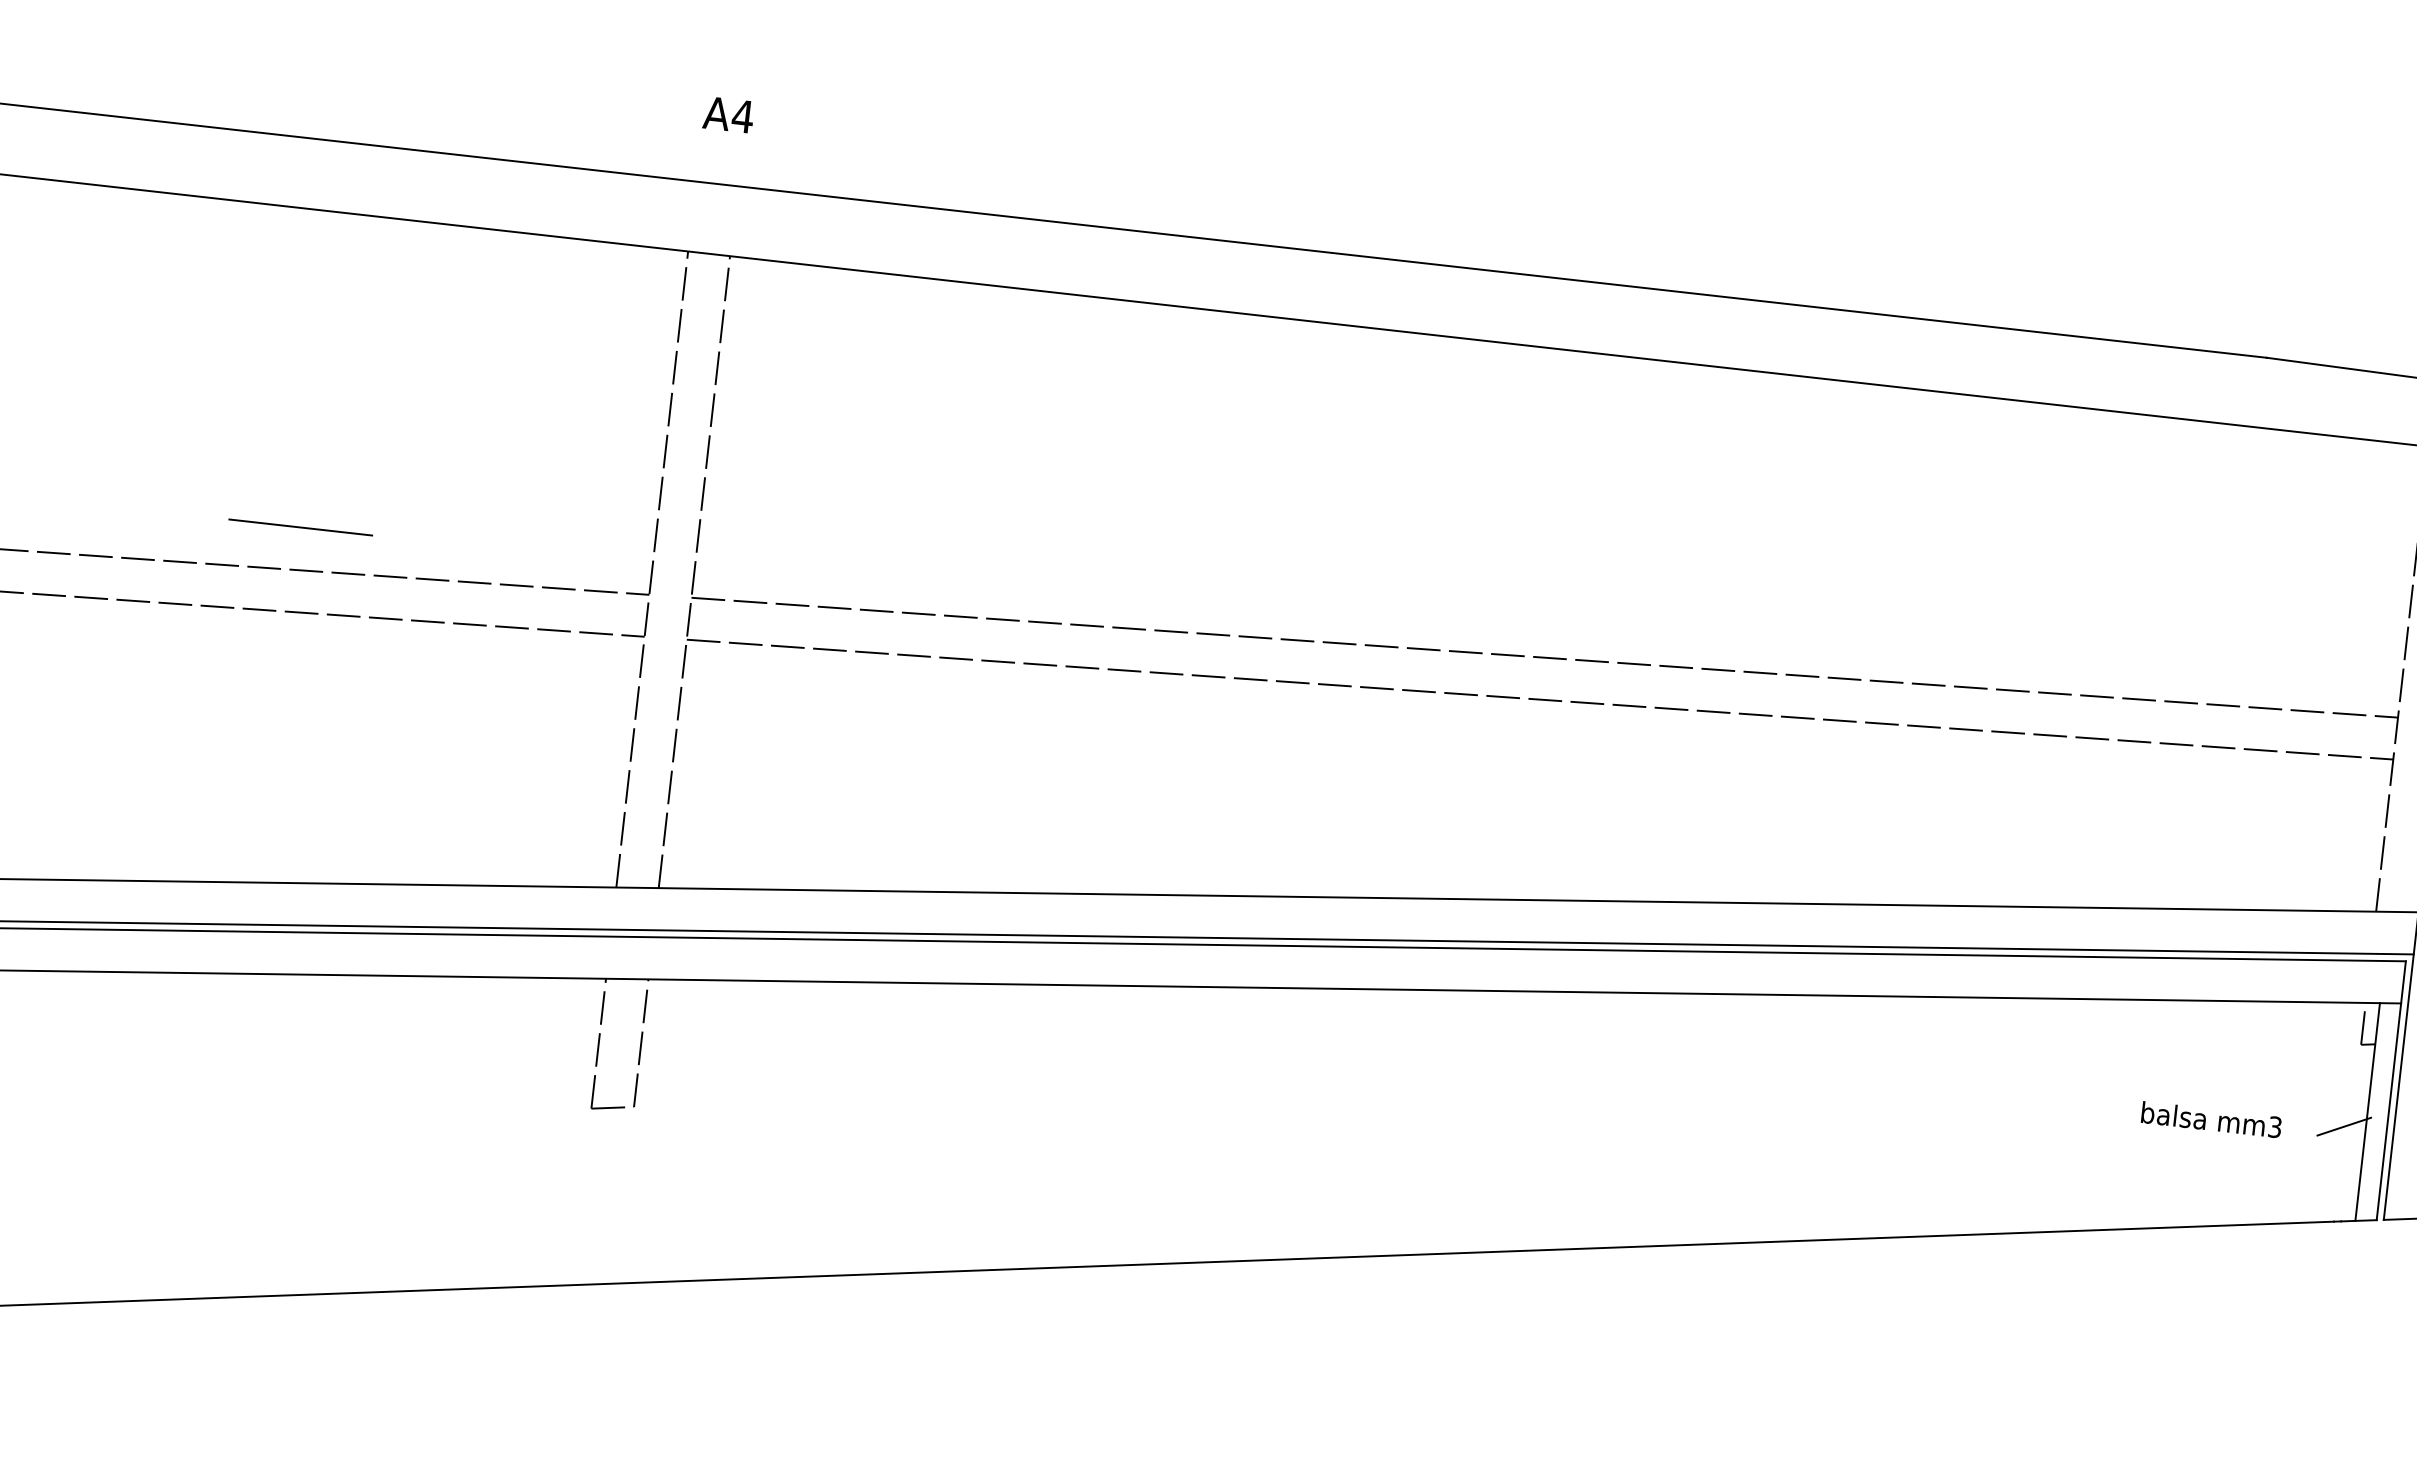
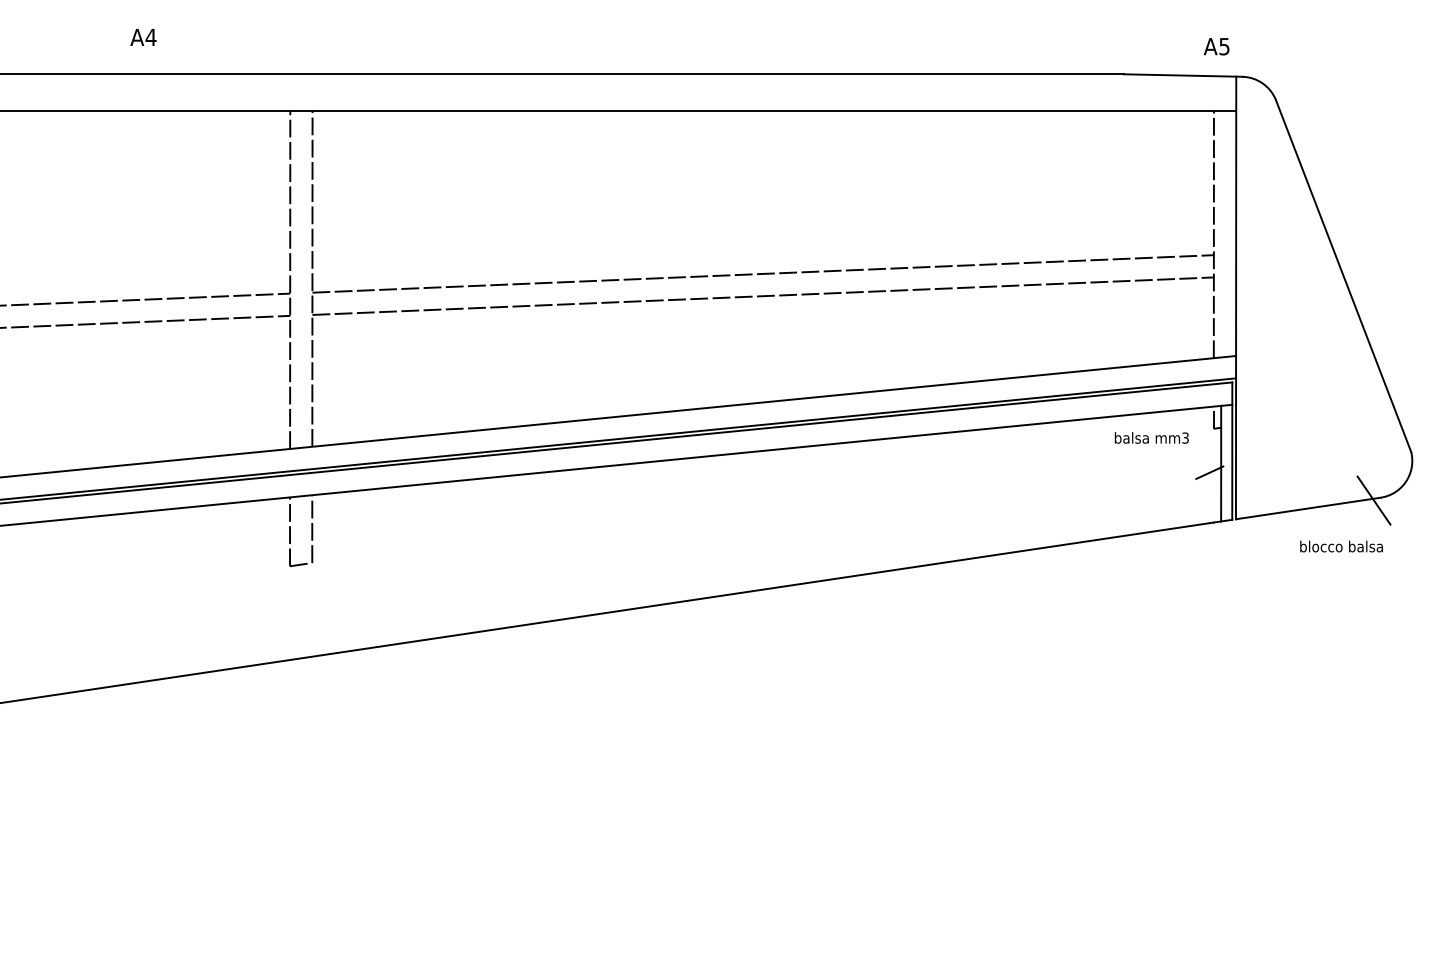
text: (728, 115) -> (143, 37), moved
line: (300, 526) -> (103, 278), removed
text: (2211, 1118) -> (1151, 437), moved

